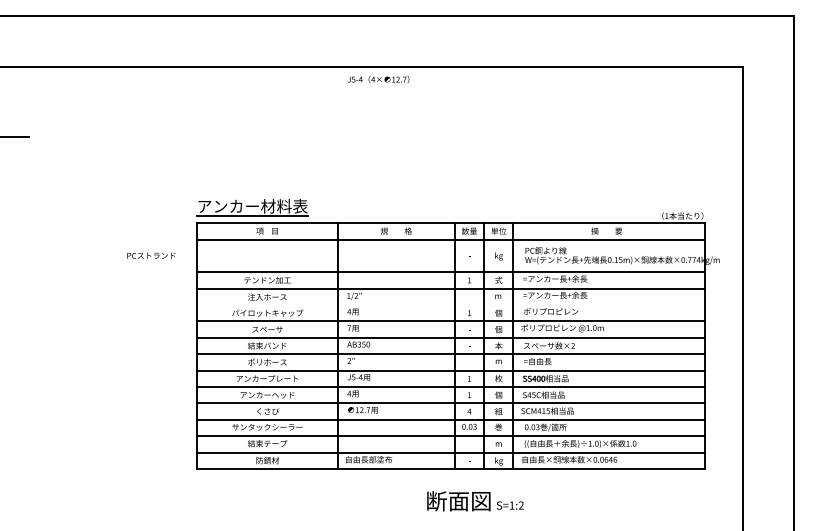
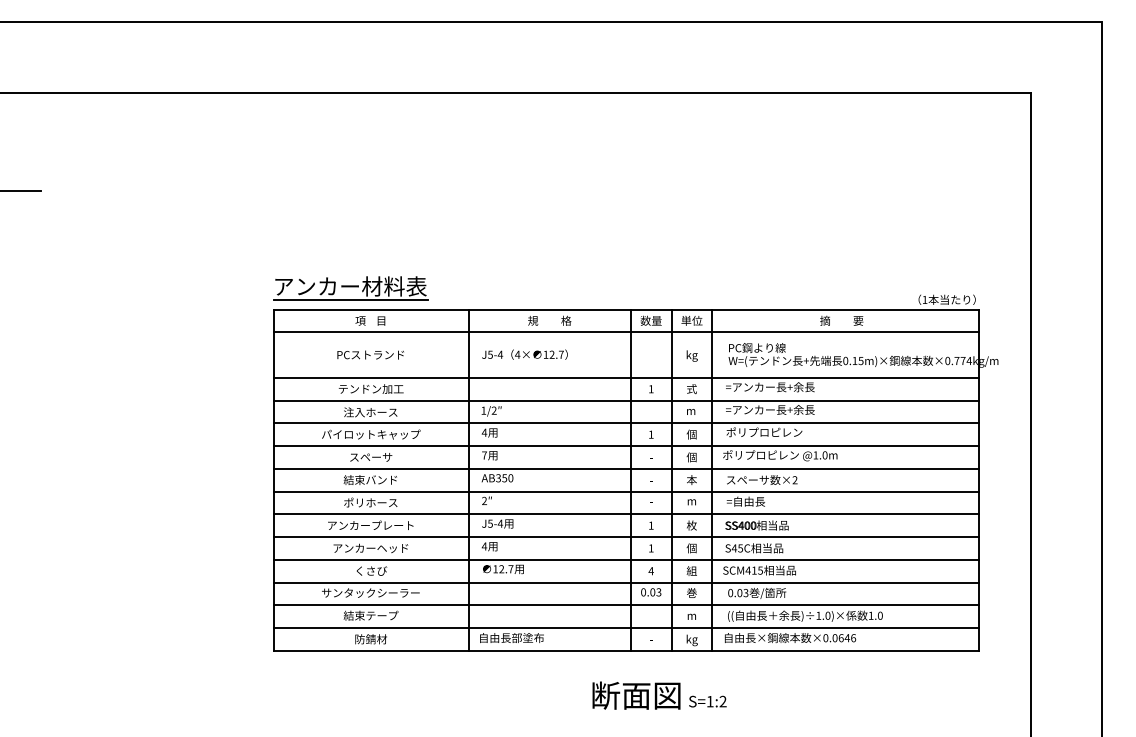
text: (378, 79) -> (524, 354), moved
text: (151, 255) -> (370, 354), moved
line: (451, 305) -> (626, 424), added

